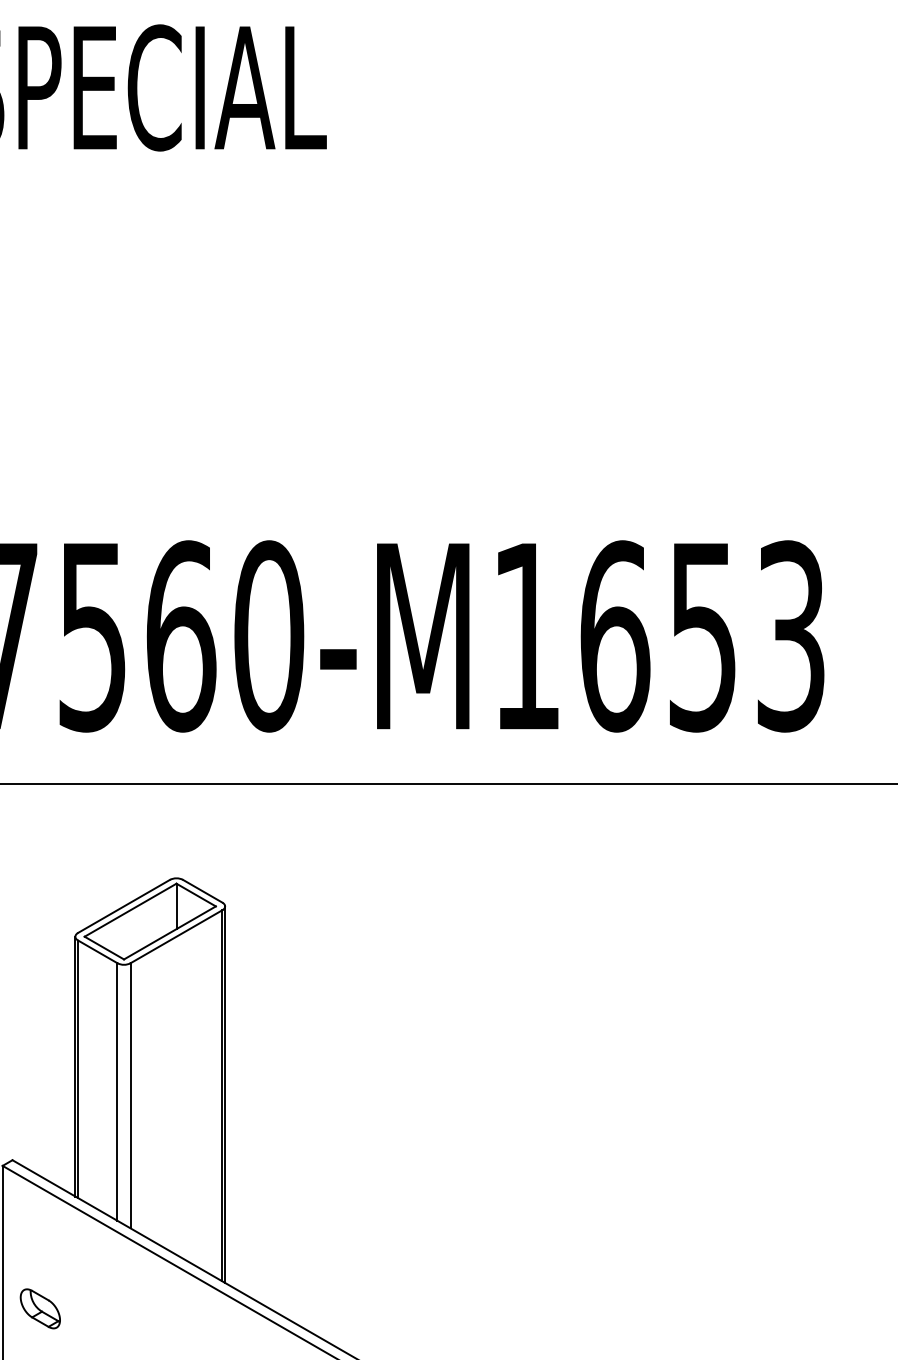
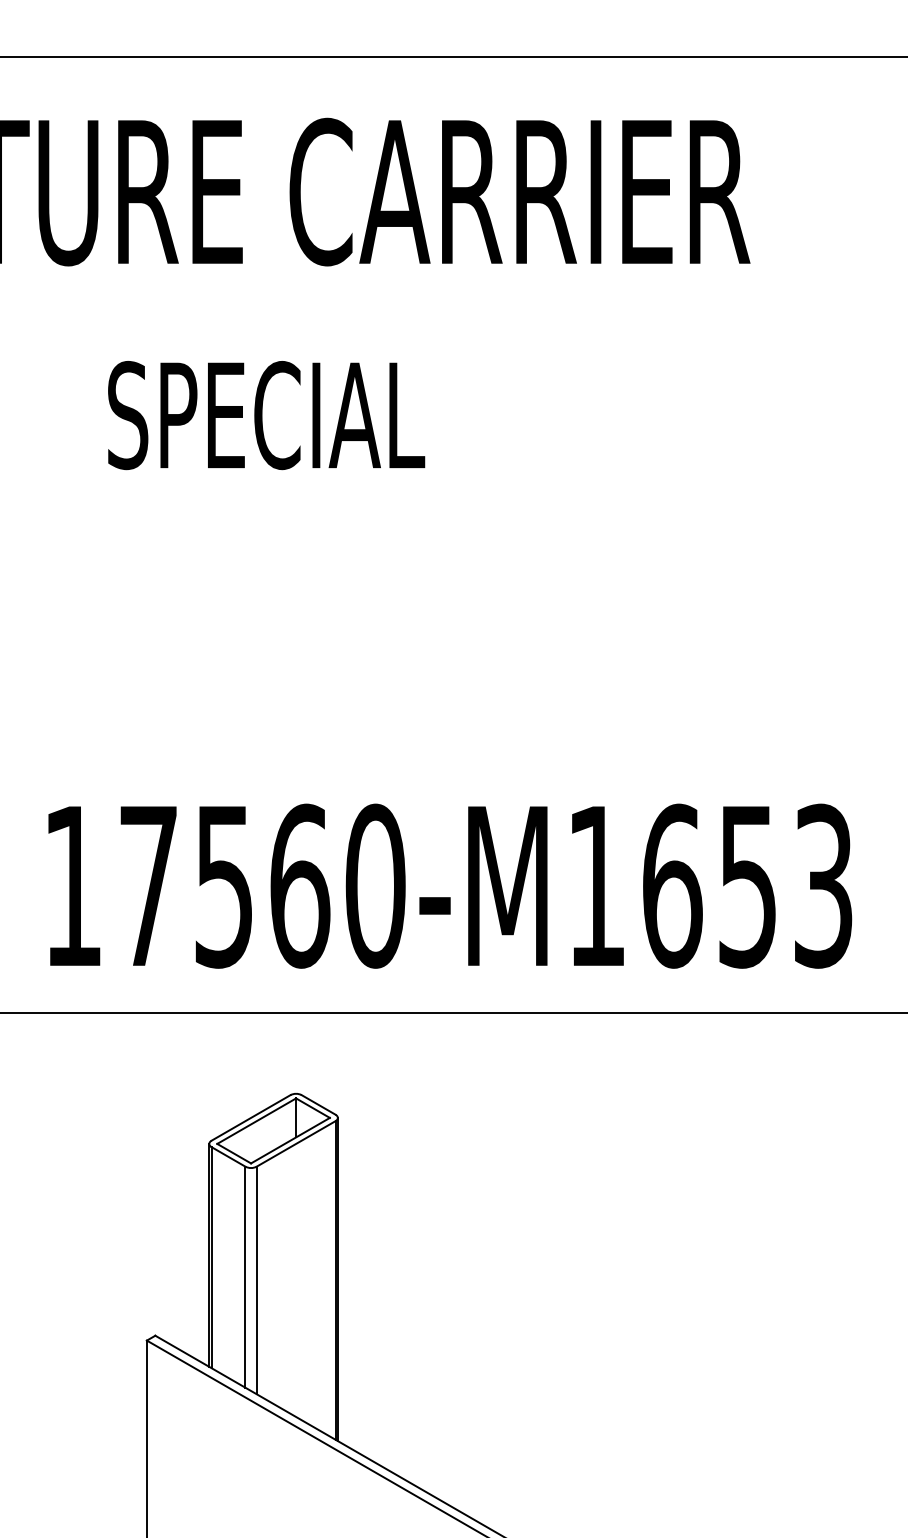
part: (40, 1307) -> (179, 1462), removed

